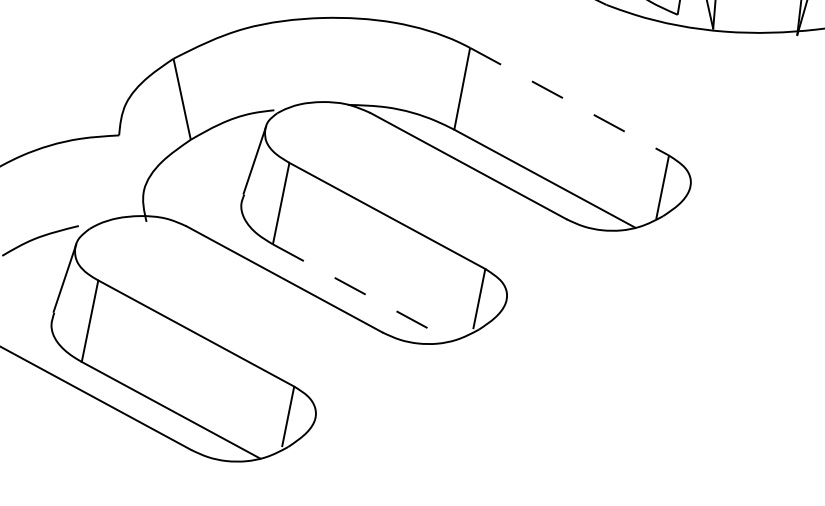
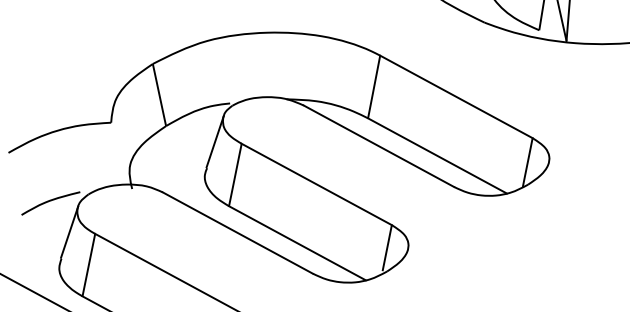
line: (570, 101) -> (457, 96), dashed -> solid
line: (362, 292) -> (297, 243), dashed -> solid

